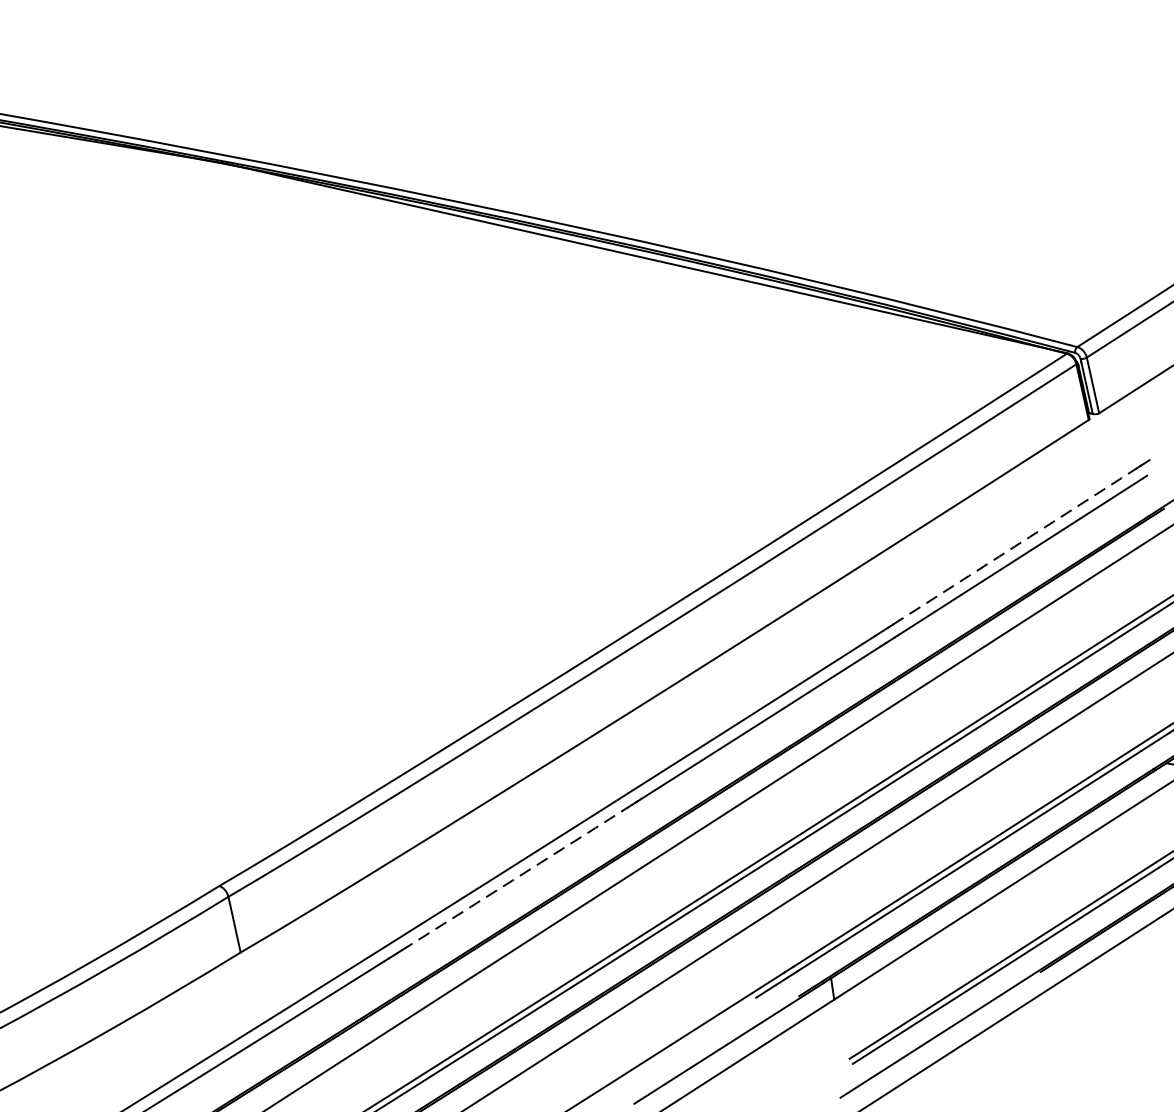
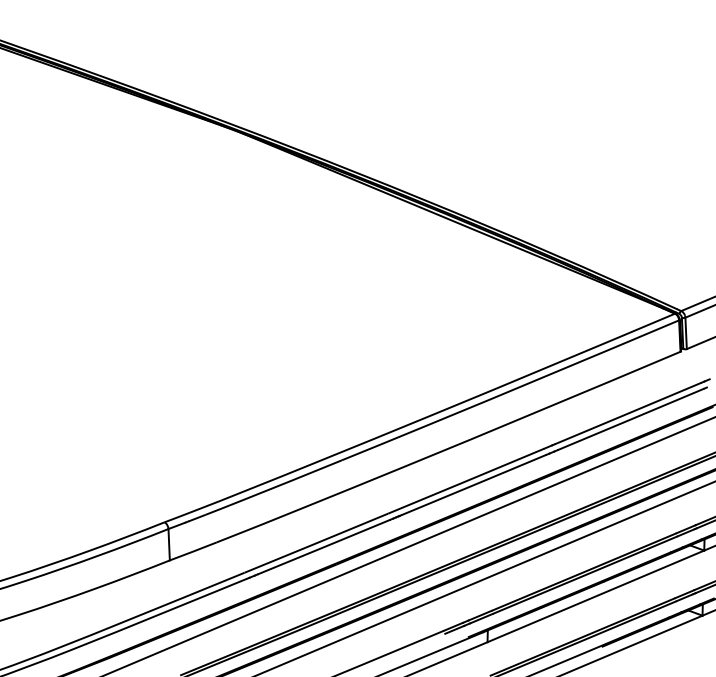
arc: (1014, 546) -> (628, 413), dashed -> solid
arc: (513, 881) -> (324, 547), dashed -> solid

